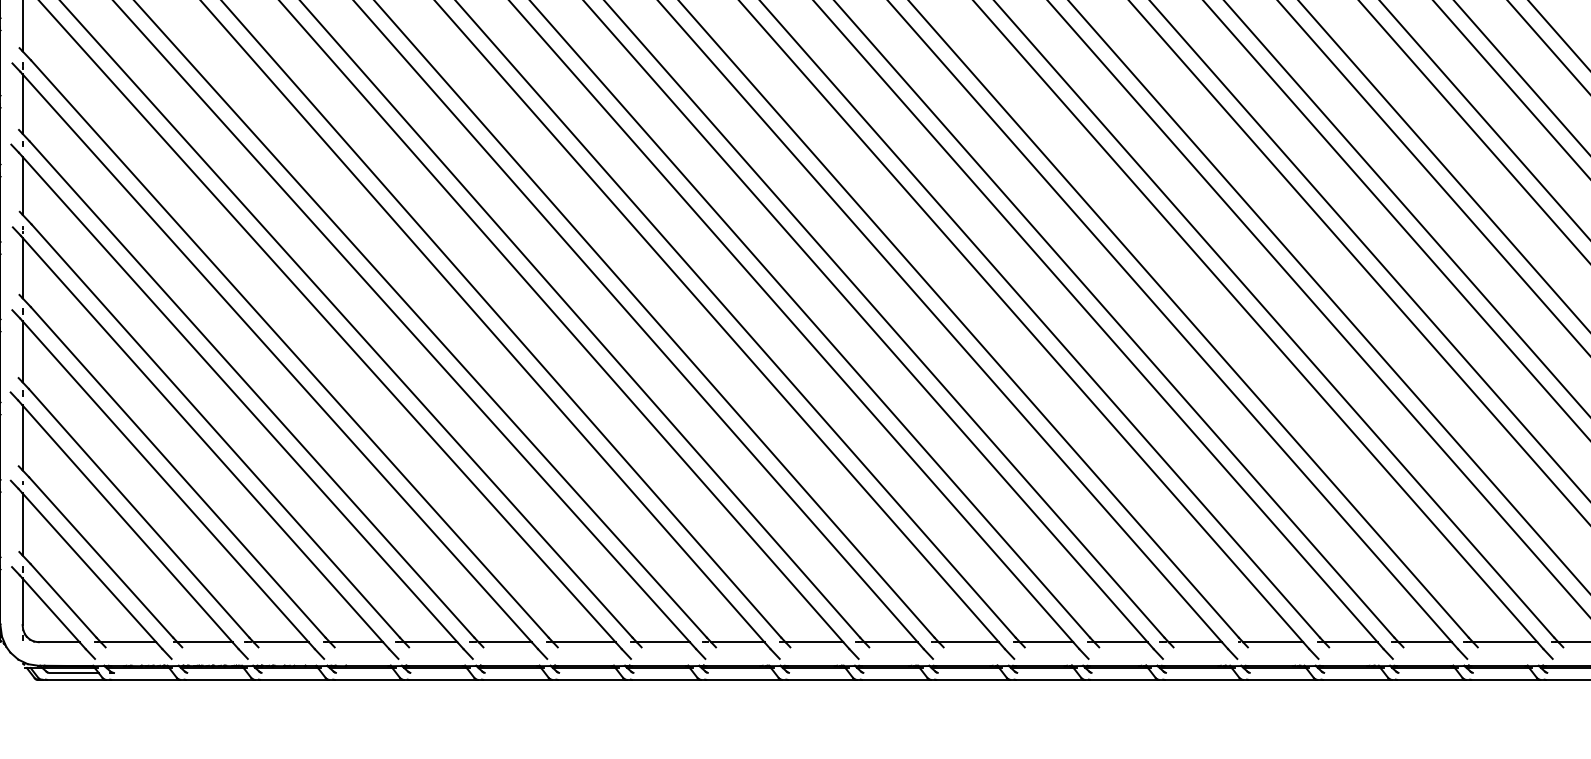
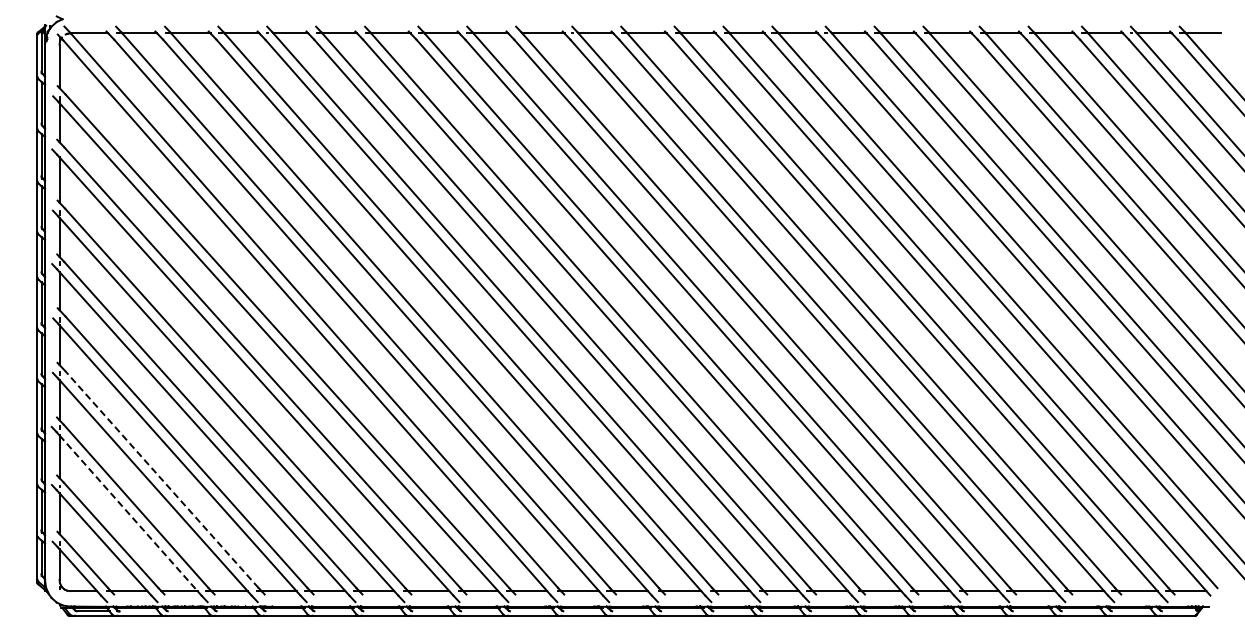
line: (177, 472) -> (161, 479), solid -> dashed
line: (127, 524) -> (128, 513), solid -> dashed

